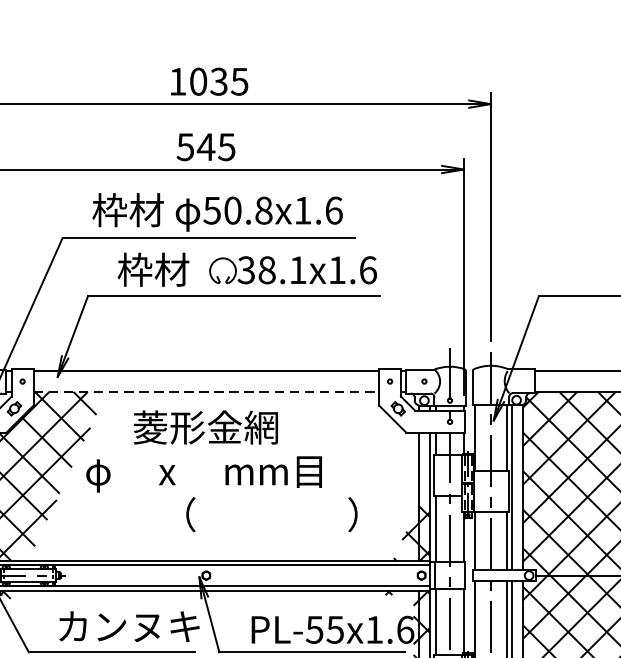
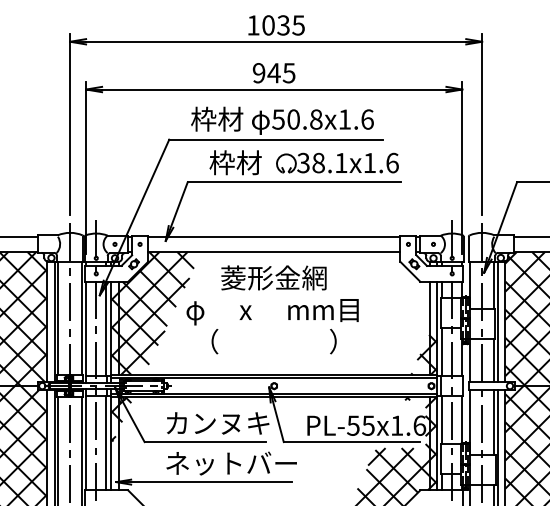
text: (184, 147) -> (258, 73), 545 -> 945
line: (206, 391) -> (274, 251), dashed -> solid
text: (271, 514) -> (273, 341), moved

